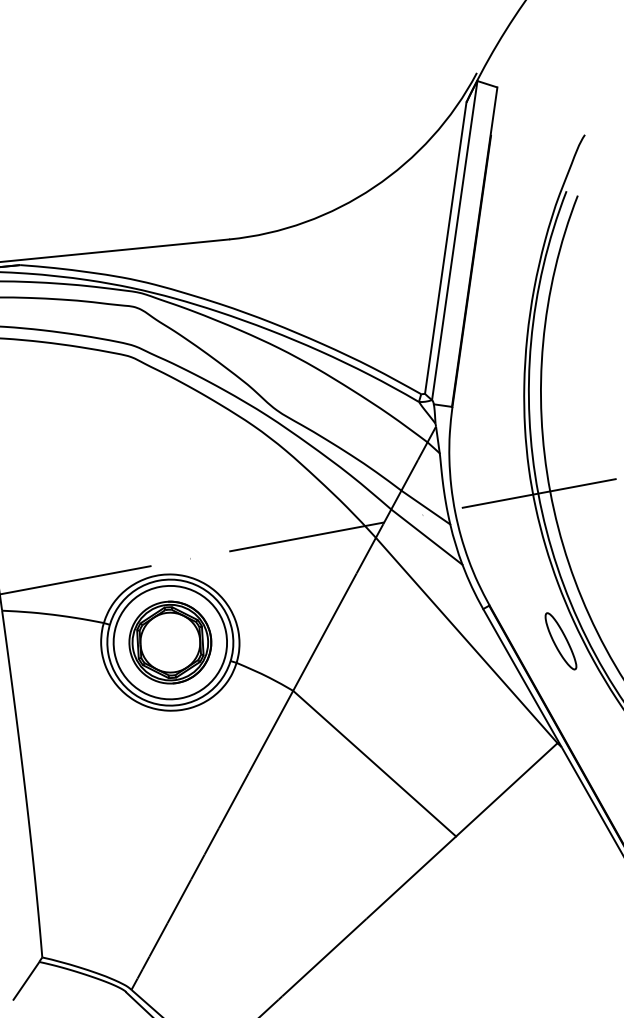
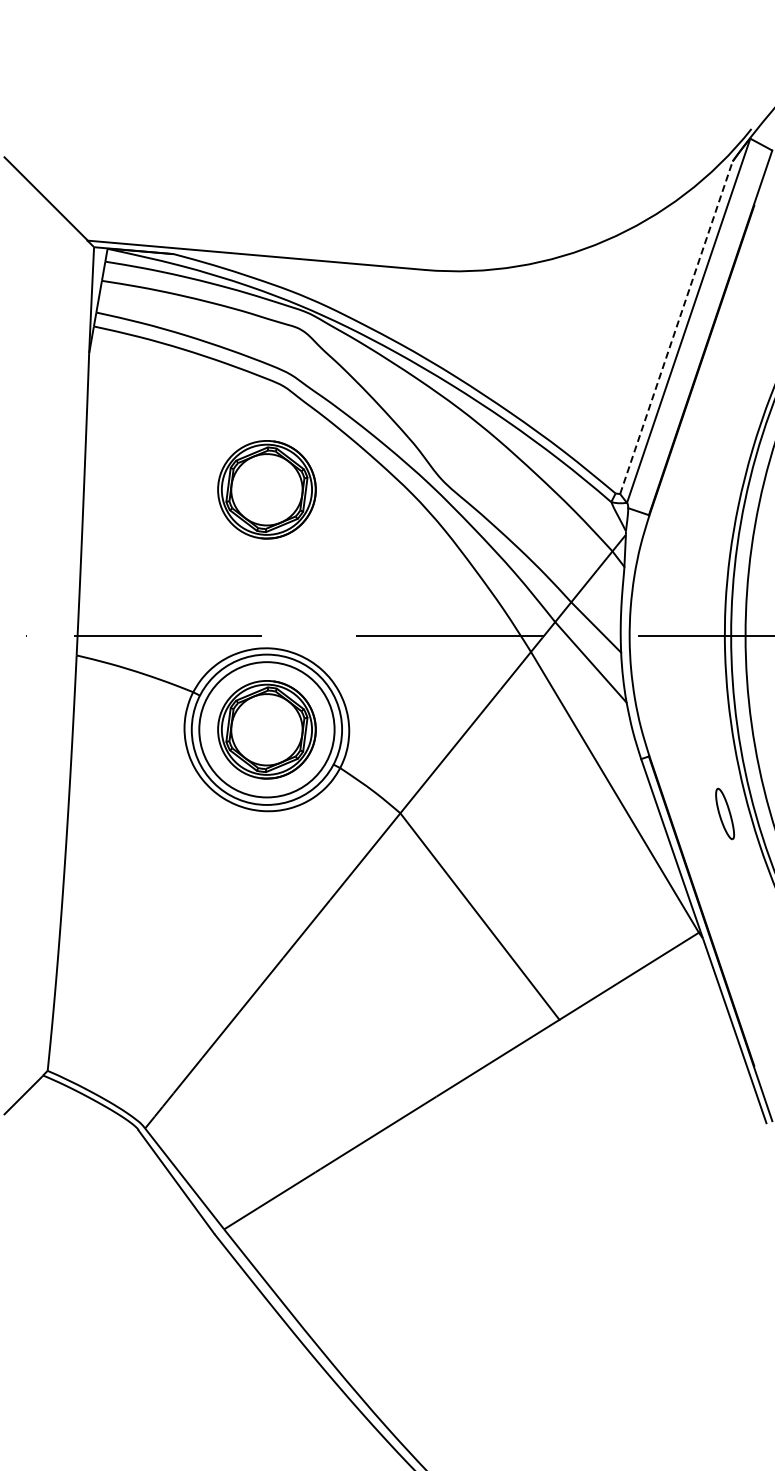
line: (445, 248) -> (676, 327), solid -> dashed
part: (132, 444) -> (266, 489), added
part: (560, 641) -> (724, 813), size x0.7

